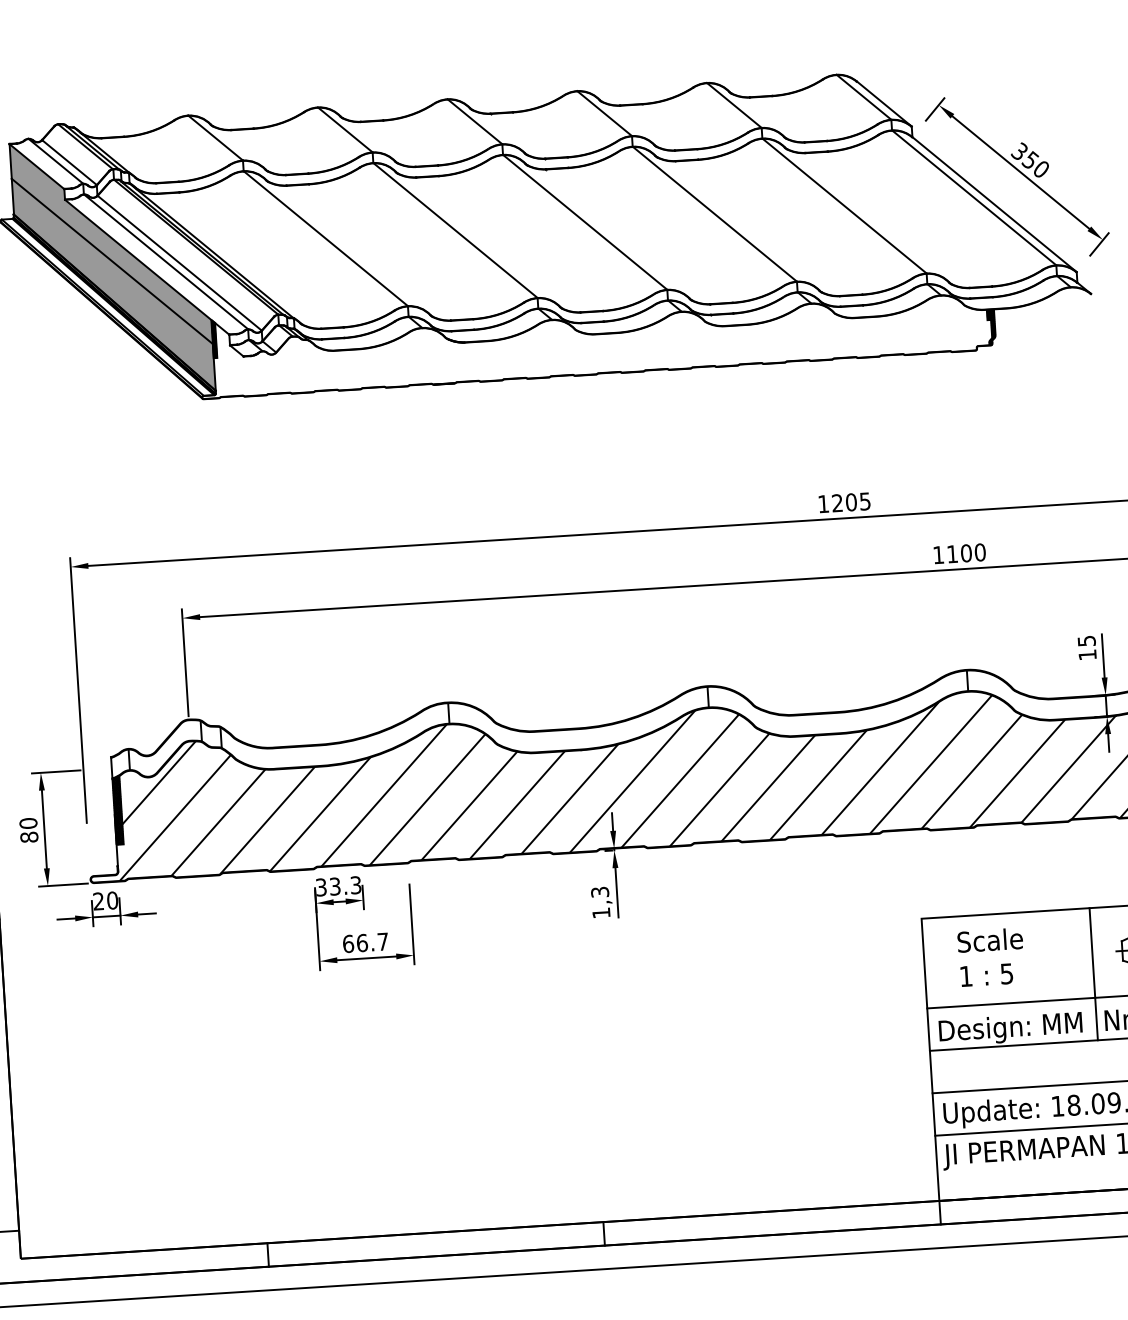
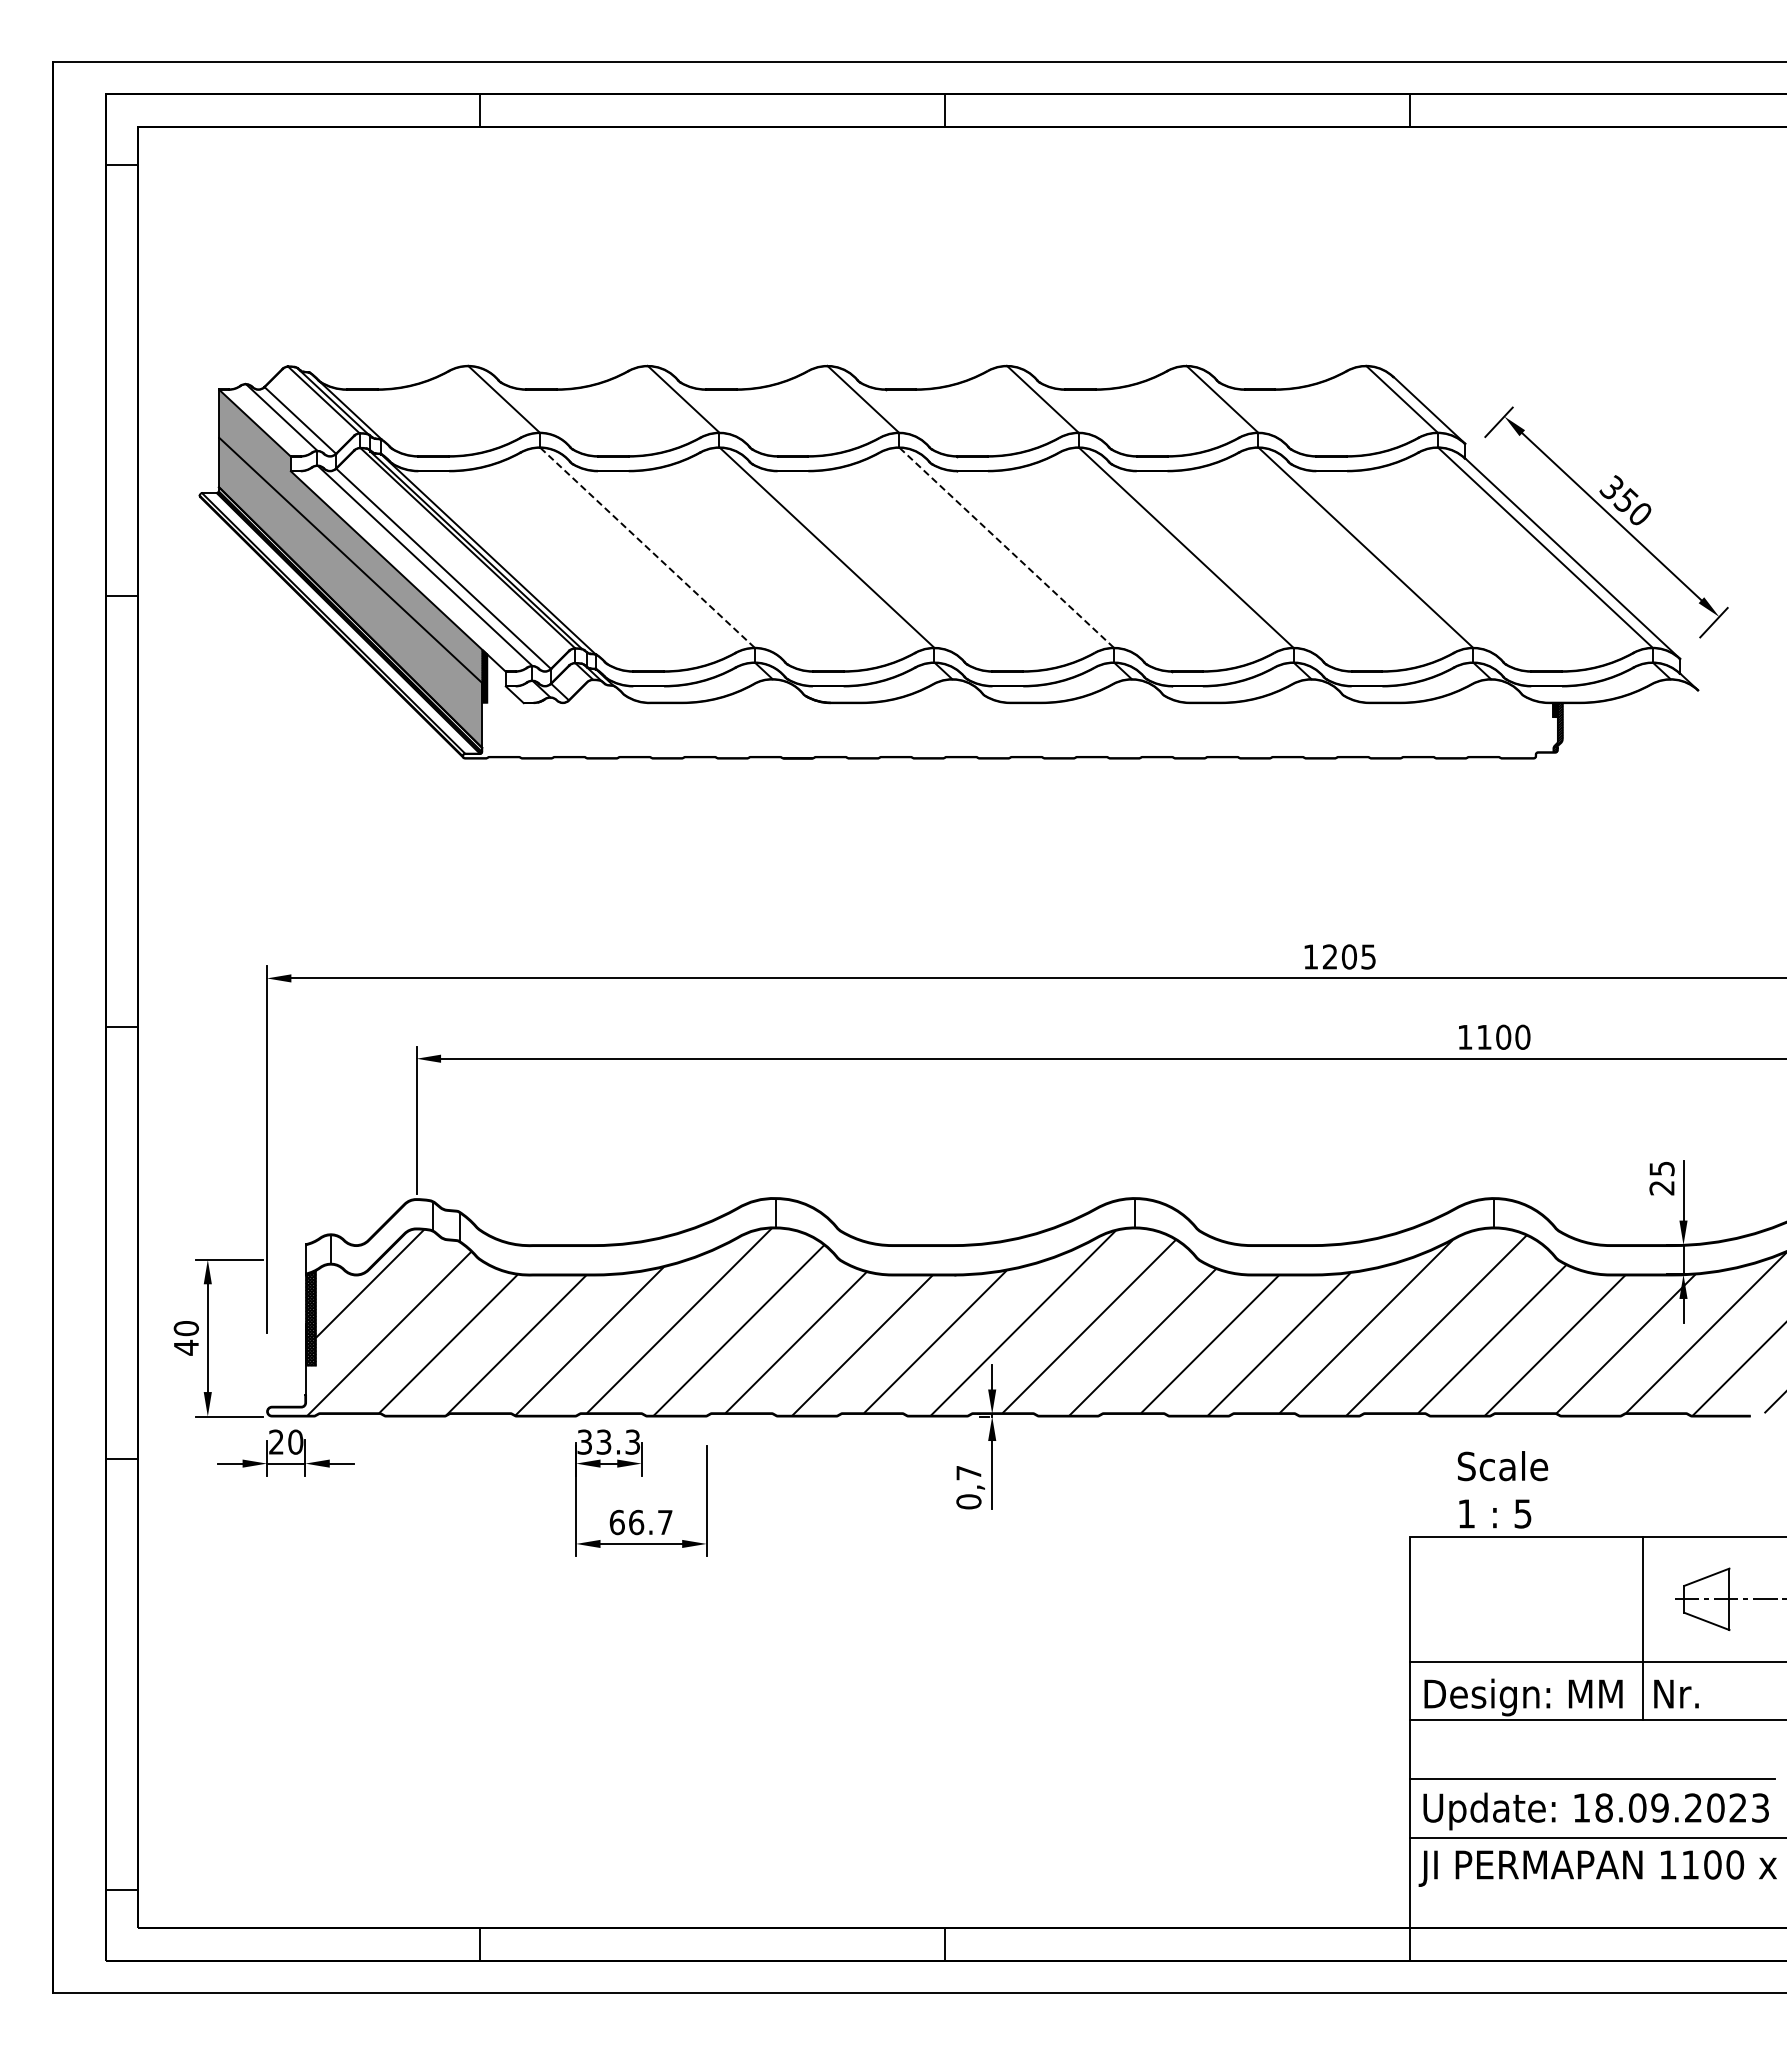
line: (585, 222) -> (1006, 547), solid -> dashed
line: (325, 238) -> (647, 547), solid -> dashed
text: (1087, 655) -> (1661, 1188), 15 -> 25
text: (28, 837) -> (185, 1347), 80 -> 40
text: (600, 902) -> (968, 1487), 1,3 -> 0,7
text: (990, 957) -> (1502, 1489), moved

